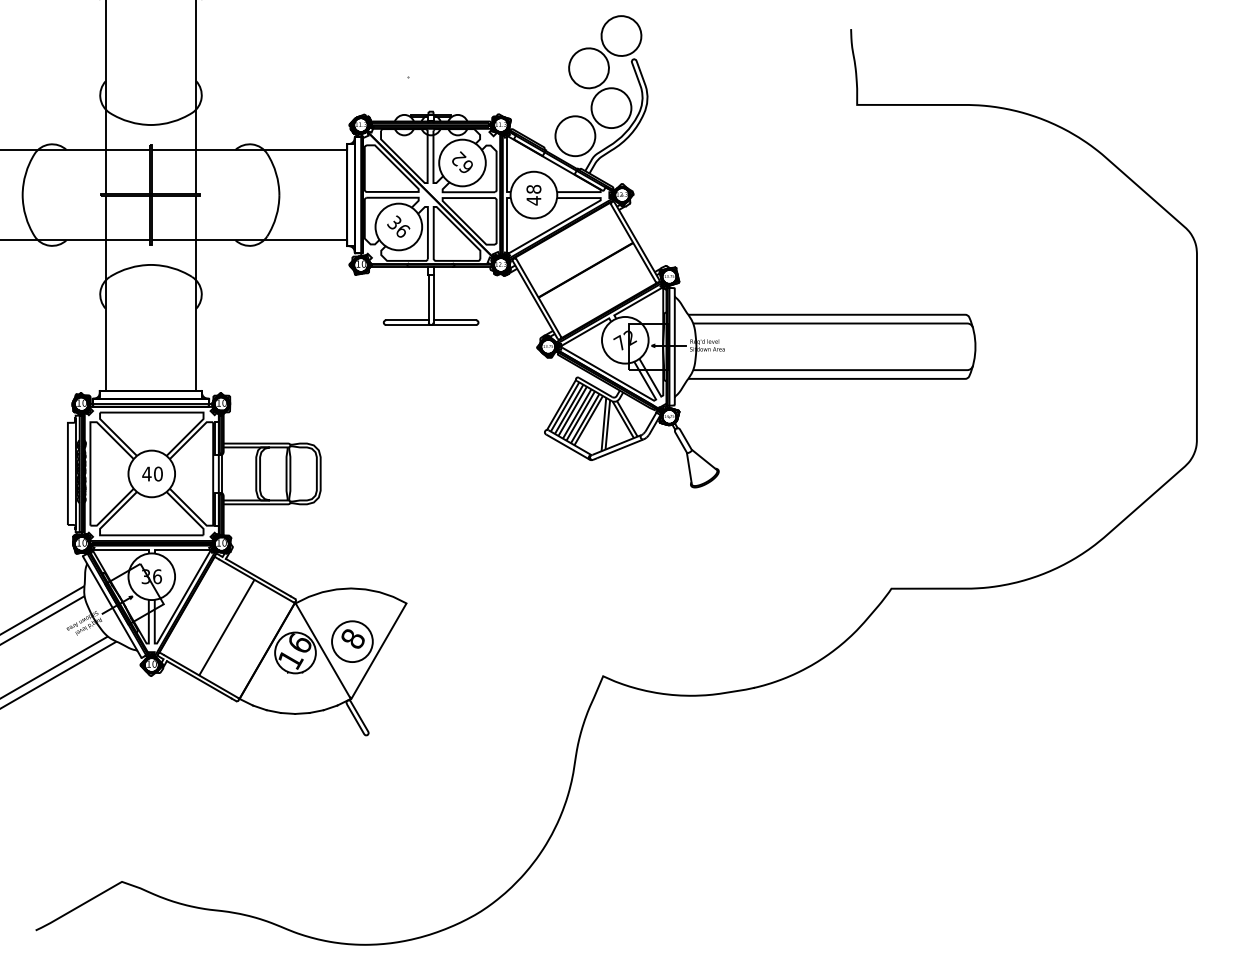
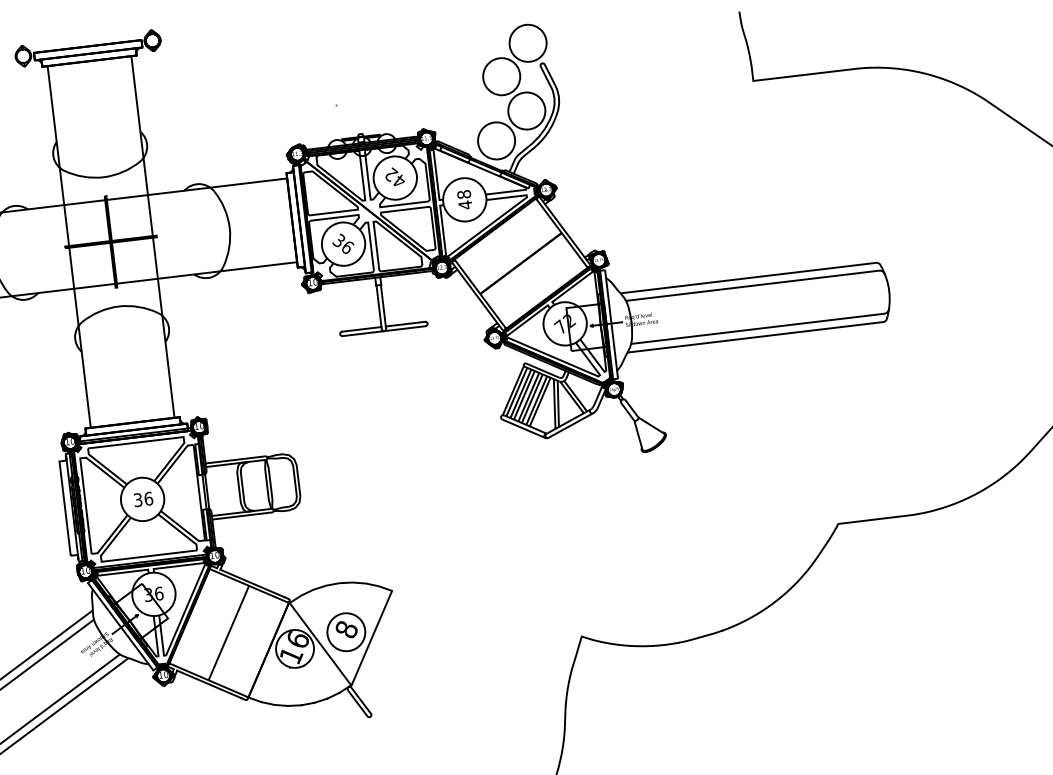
text: (465, 166) -> (398, 180), 62 -> 42
text: (152, 473) -> (143, 498), 40 -> 36

